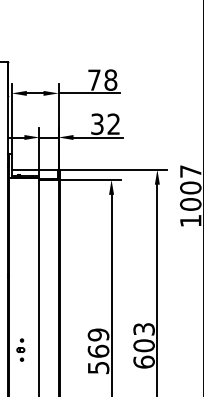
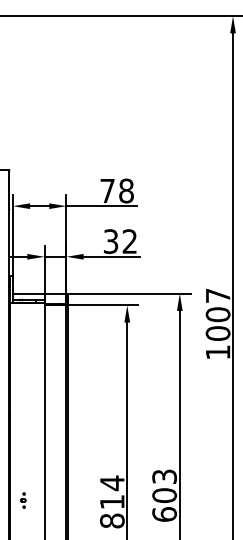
part: (21, 350) -> (23, 500), size x0.6
text: (98, 350) -> (112, 501), 569 -> 814

